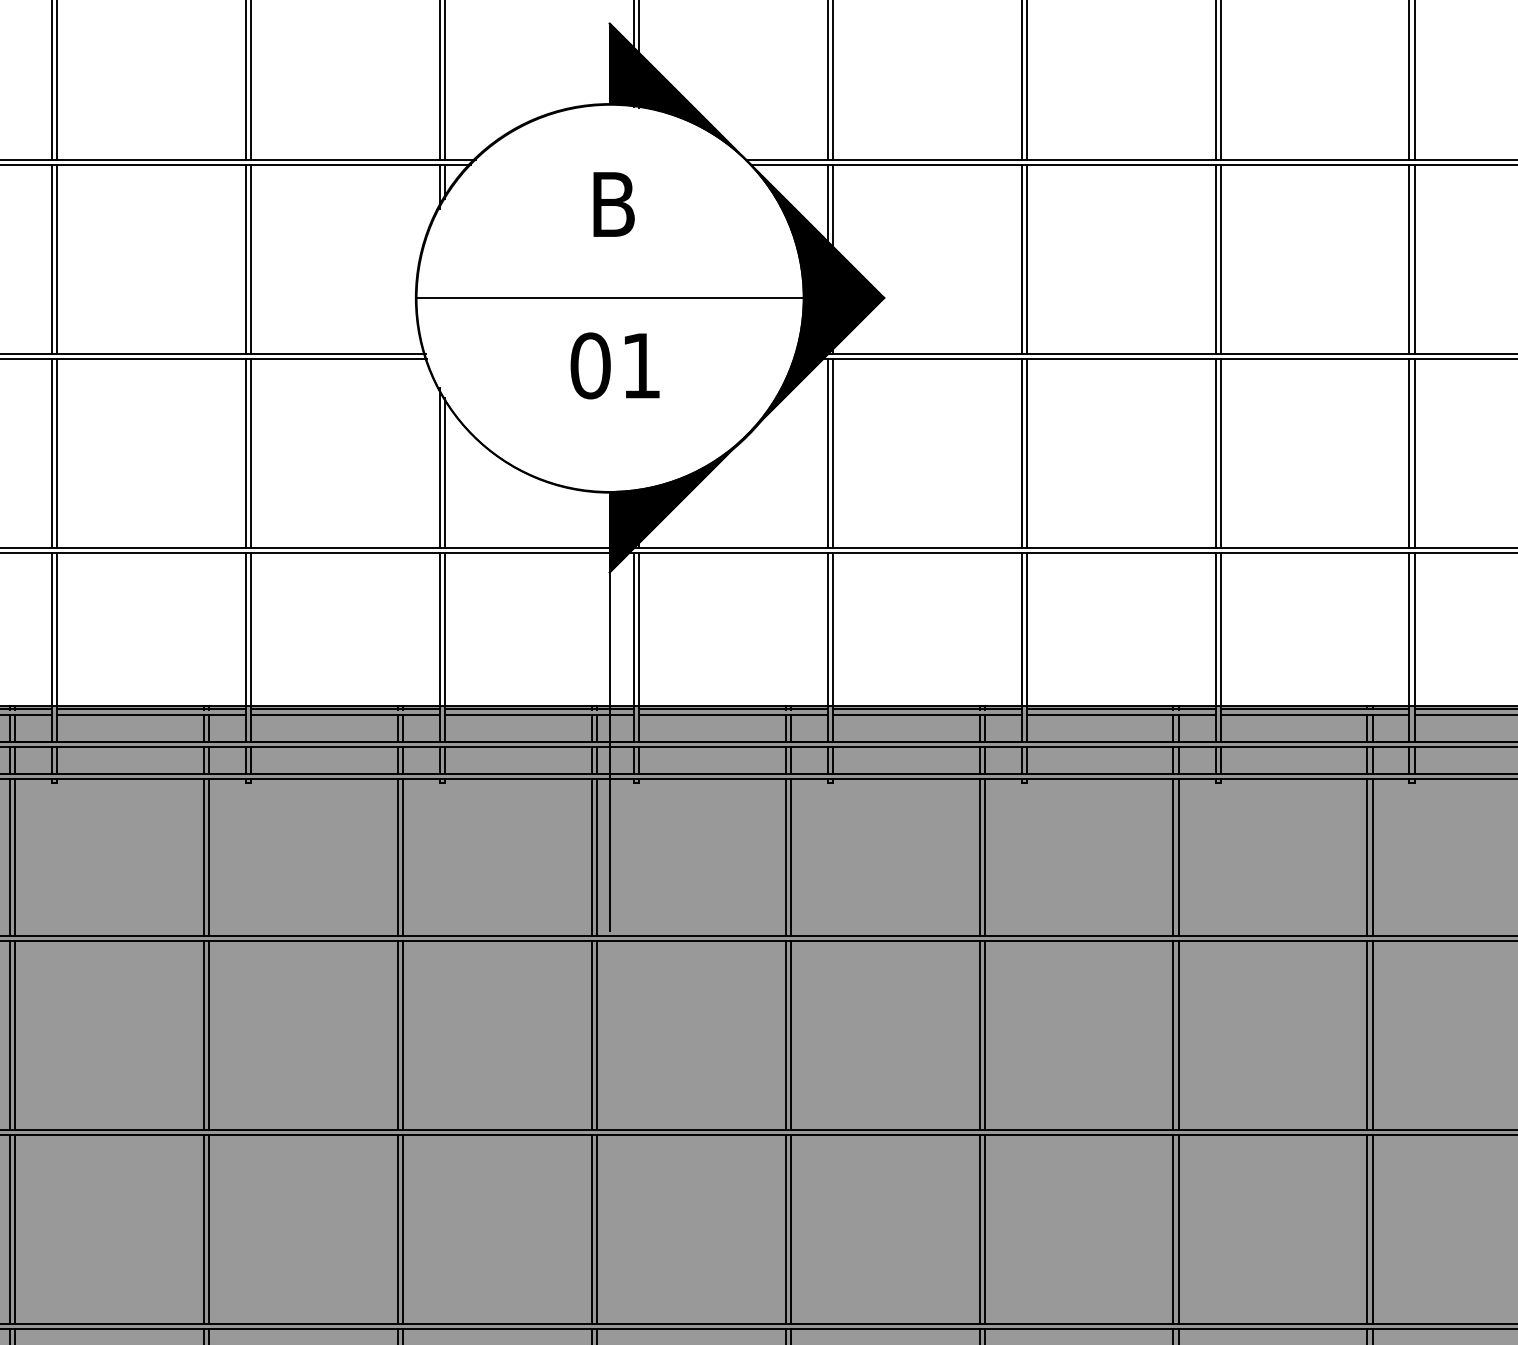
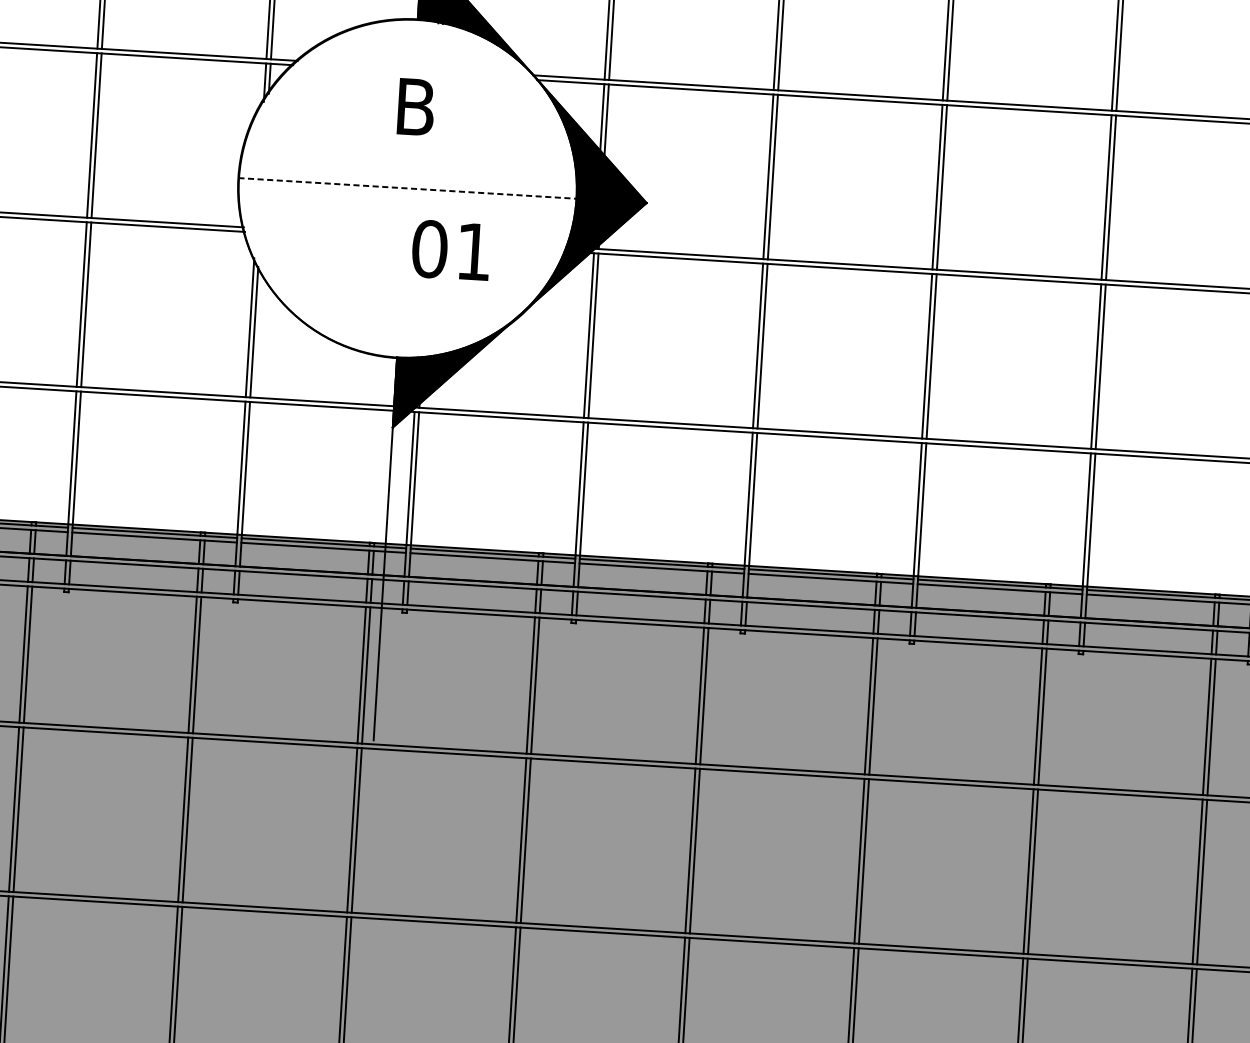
line: (609, 298) -> (407, 188), solid -> dashed
text: (614, 365) -> (450, 250), moved

